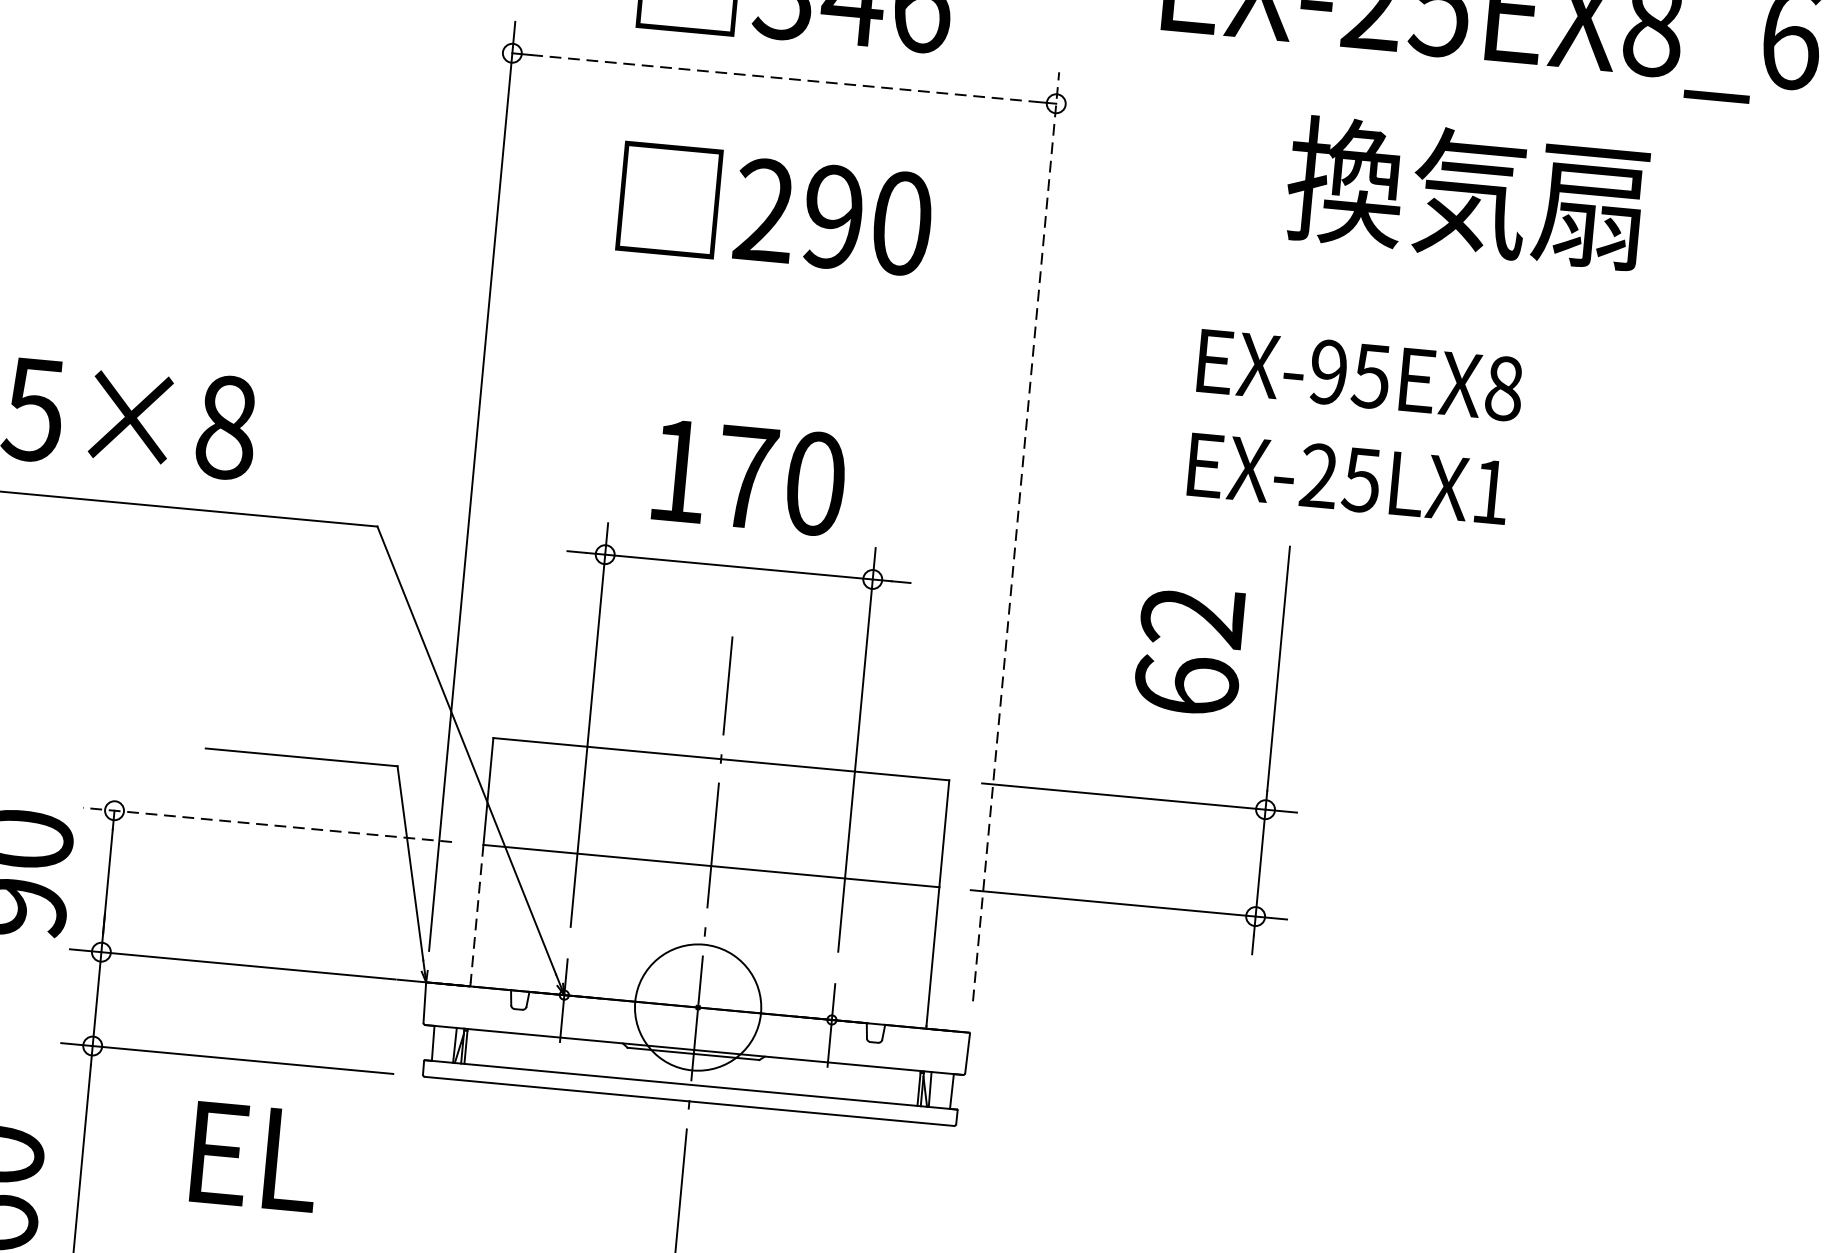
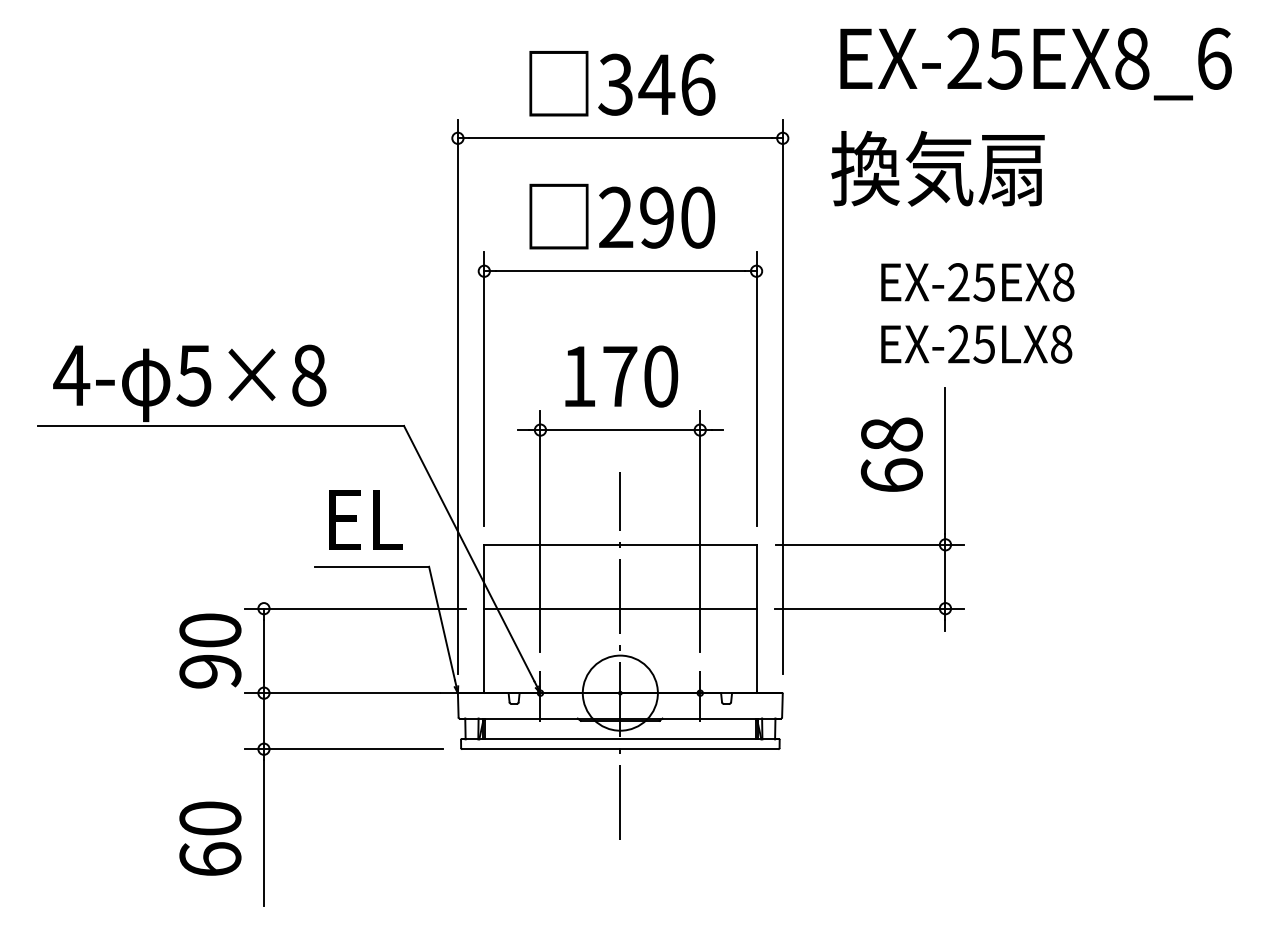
line: (784, 78) -> (620, 138), dashed -> solid
text: (1466, 192) -> (937, 168), moved
part: (763, 301) -> (620, 271), added
text: (1328, 372) -> (958, 282), EX-95EX8 -> EX-25EX8
text: (1490, 492) -> (1061, 344), EX-25LX1 -> EX-25LX8
line: (1015, 535) -> (782, 396), dashed -> solid
text: (1192, 616) -> (891, 434), 62 -> 68
line: (266, 824) -> (354, 608), dashed -> solid
line: (477, 915) -> (484, 650), dashed -> solid
text: (253, 1156) -> (365, 519), moved

